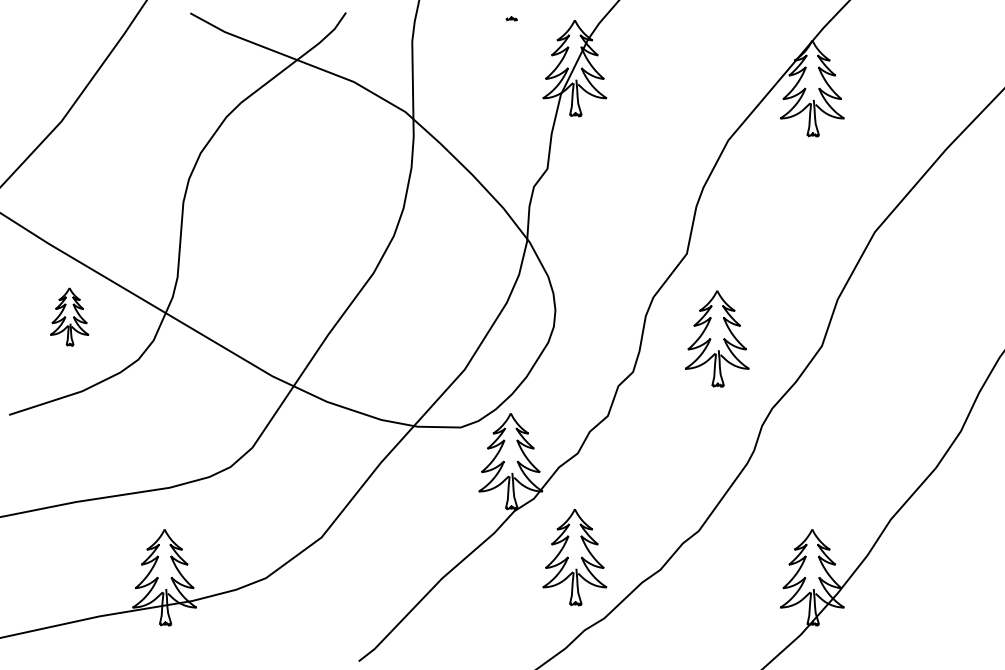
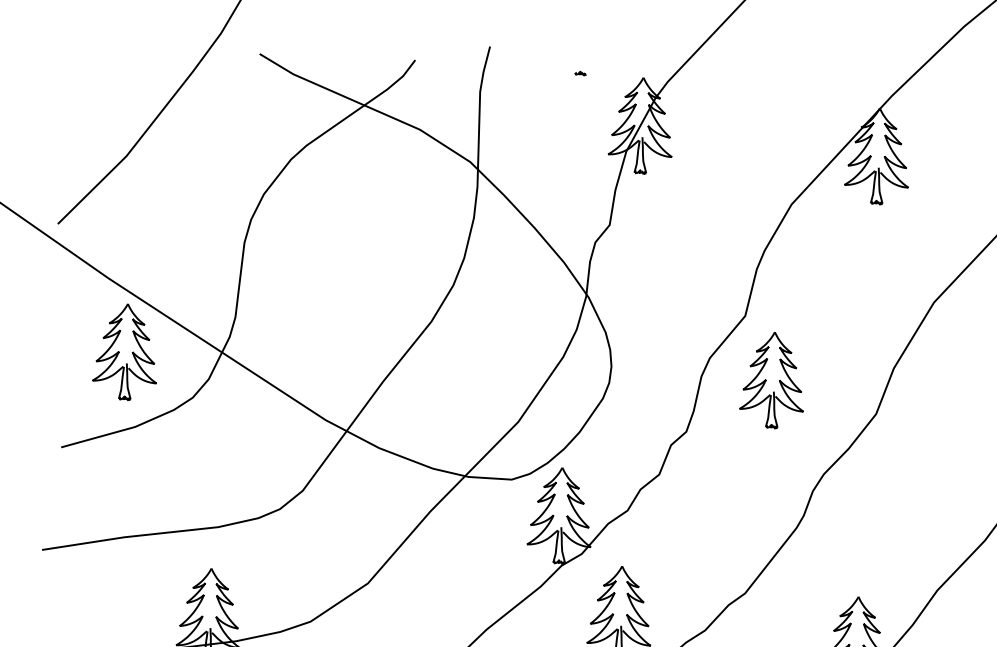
part: (69, 316) -> (125, 351), size x1.67
part: (716, 338) -> (772, 379), moved

